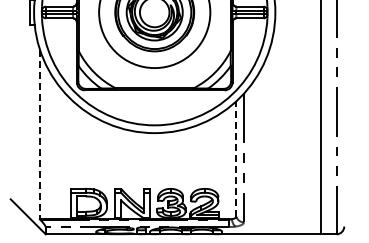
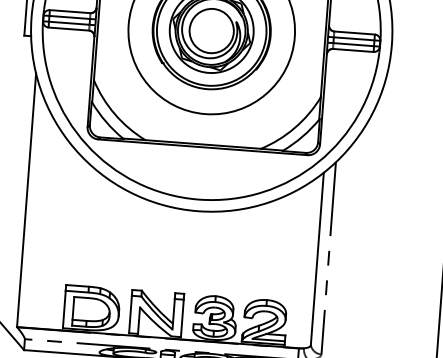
line: (39, 134) -> (25, 200), dashed -> solid
line: (236, 159) -> (317, 259), dashed -> solid

